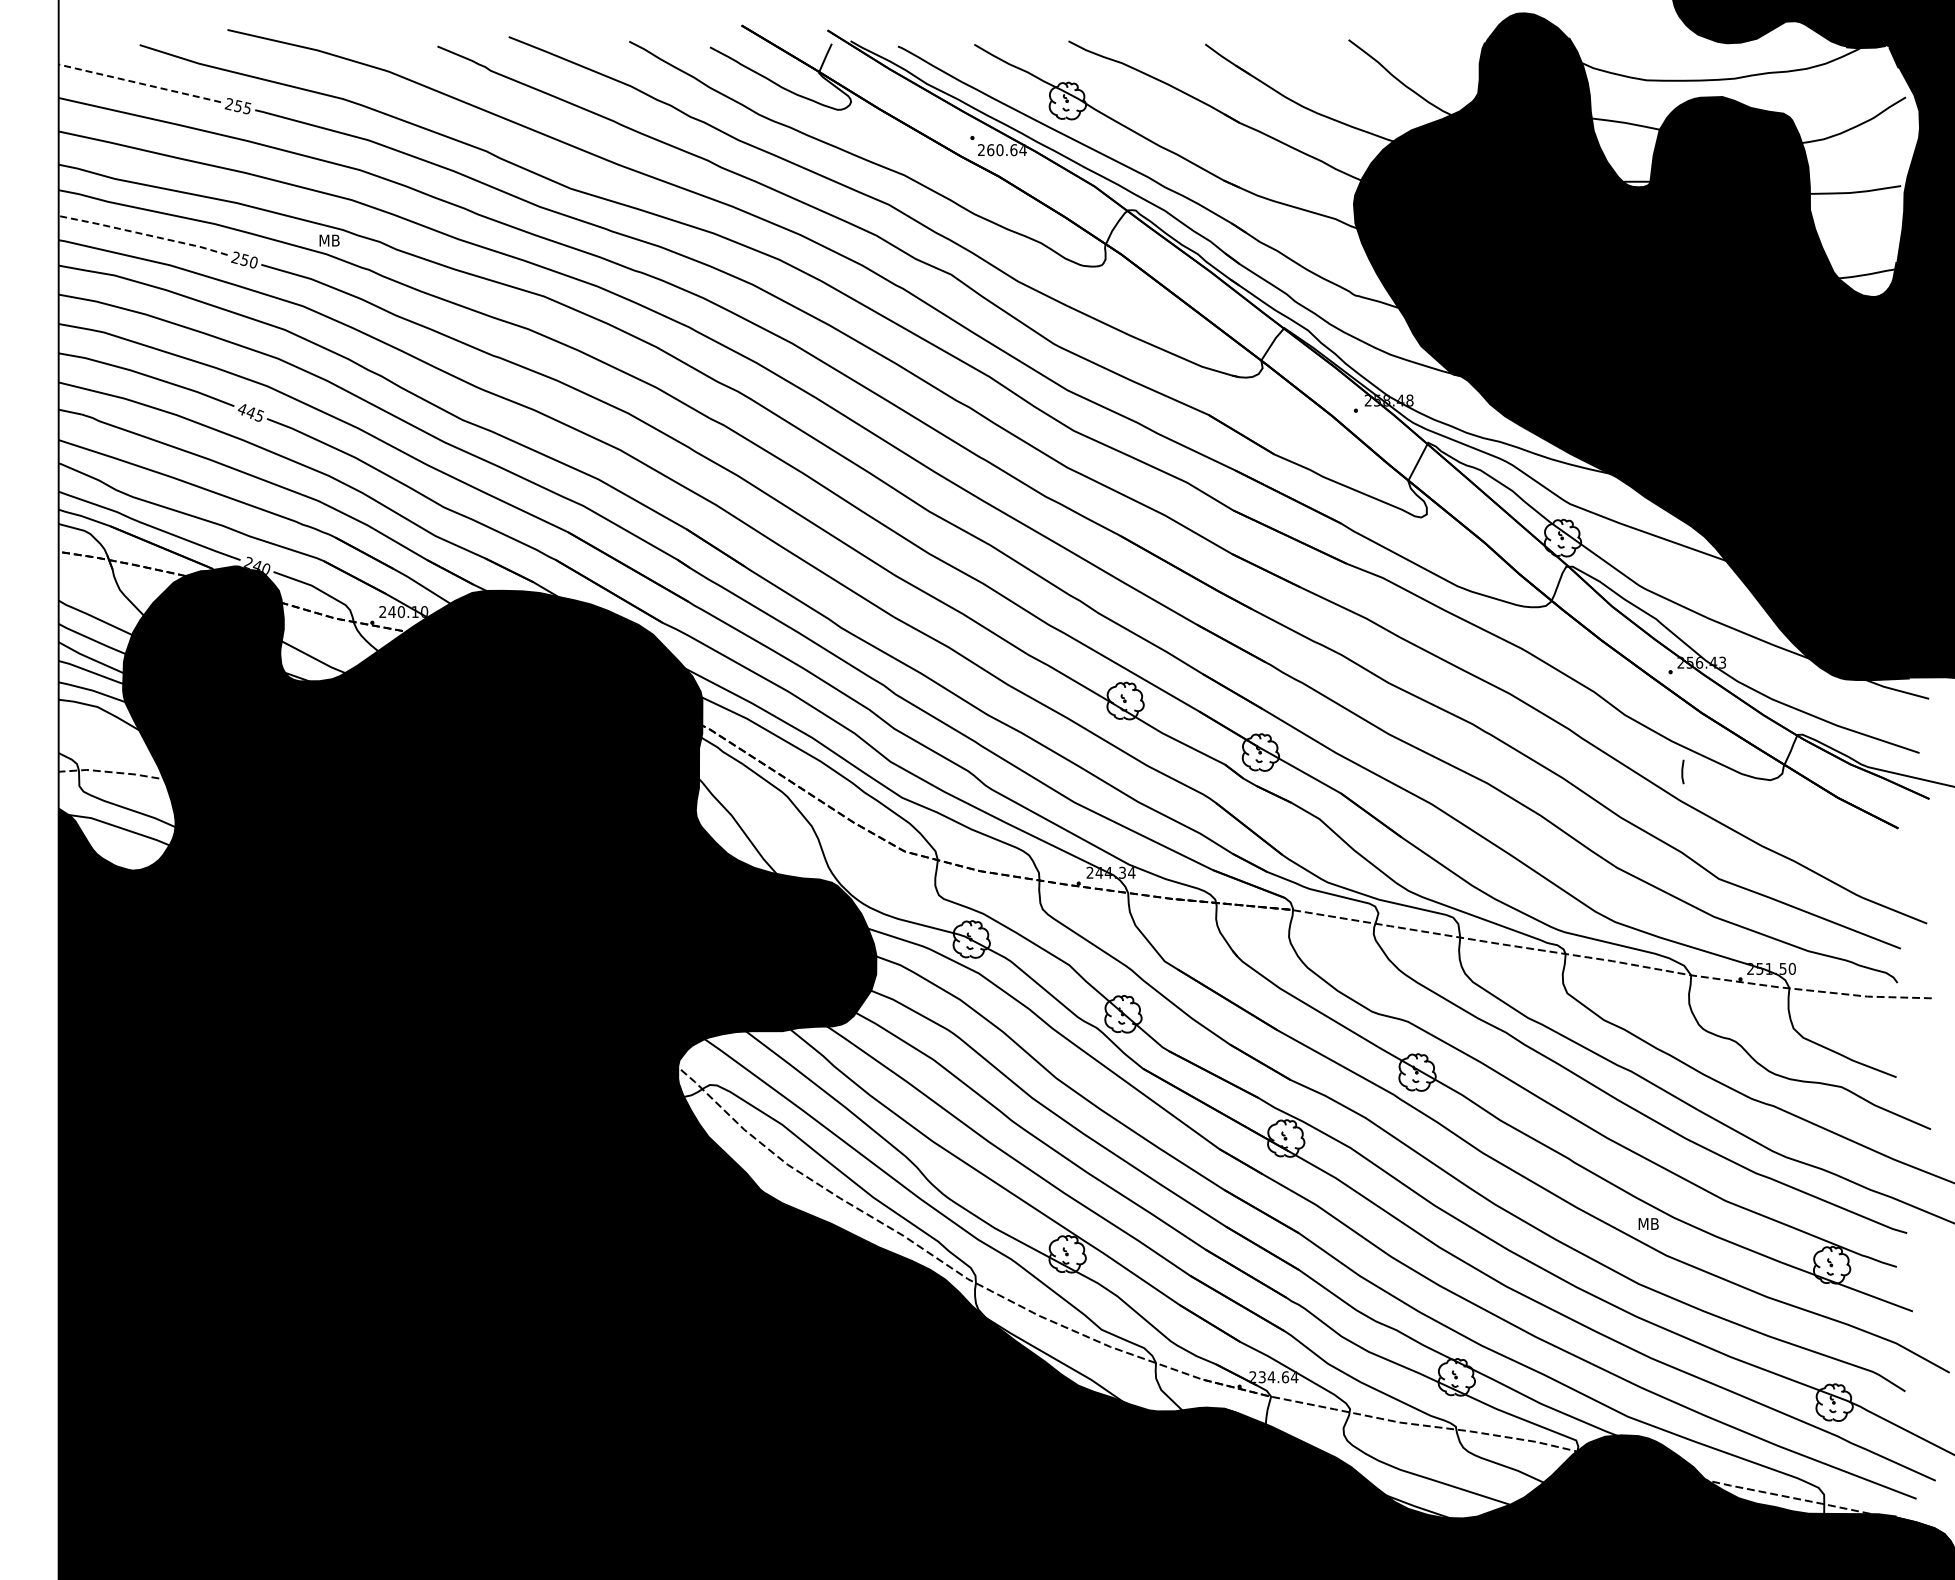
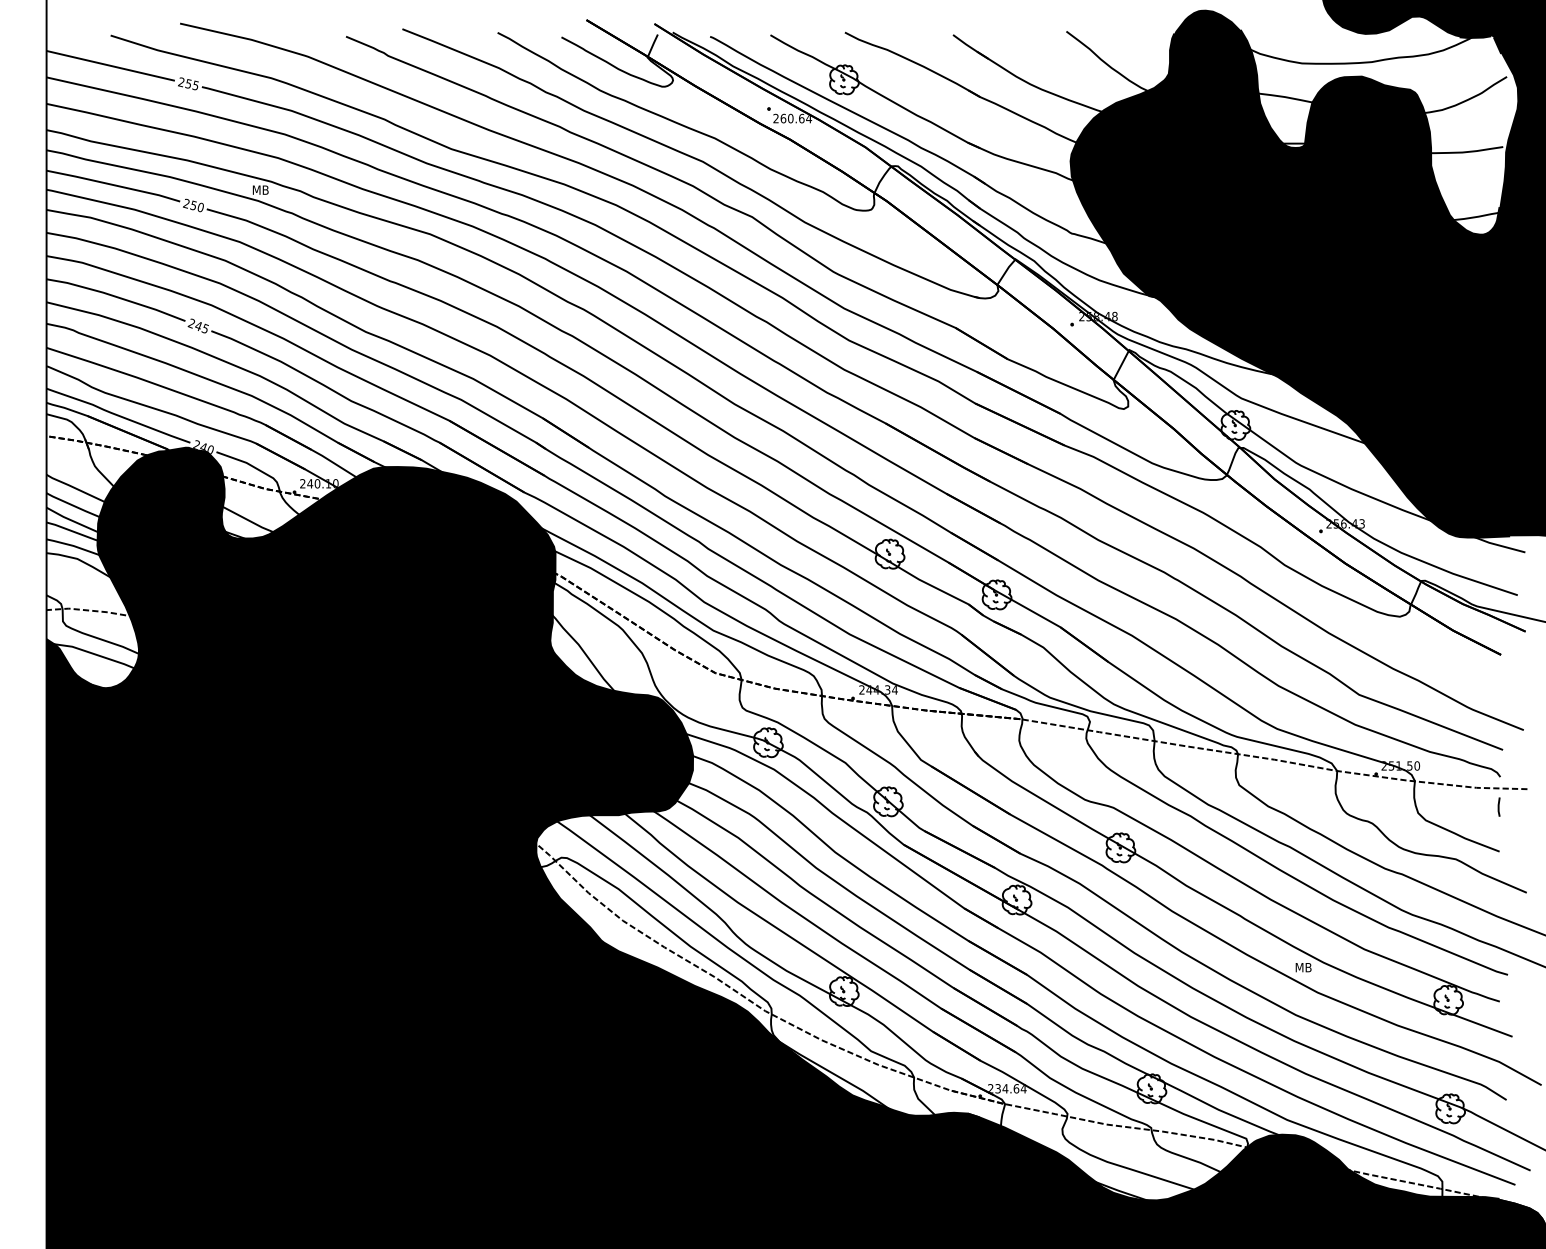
line: (139, 83) -> (110, 65), dashed -> solid
line: (142, 234) -> (112, 185), dashed -> solid
text: (241, 409) -> (191, 323), 445 -> 245
line: (1682, 771) -> (1498, 806), moved

